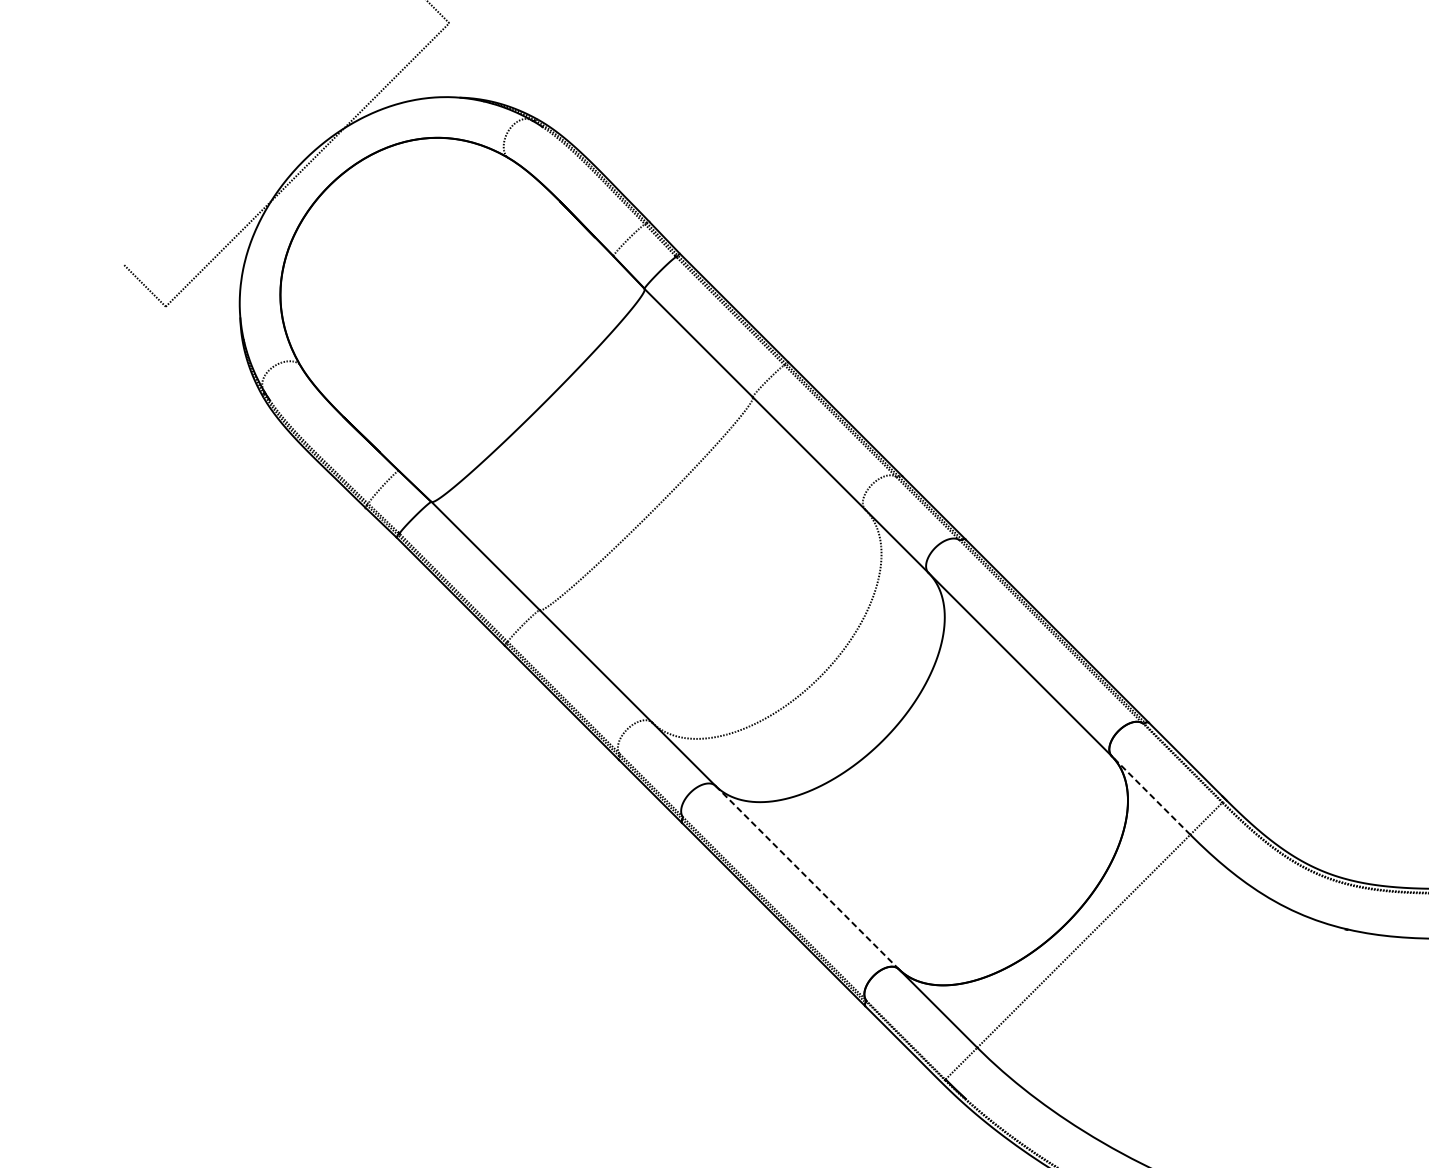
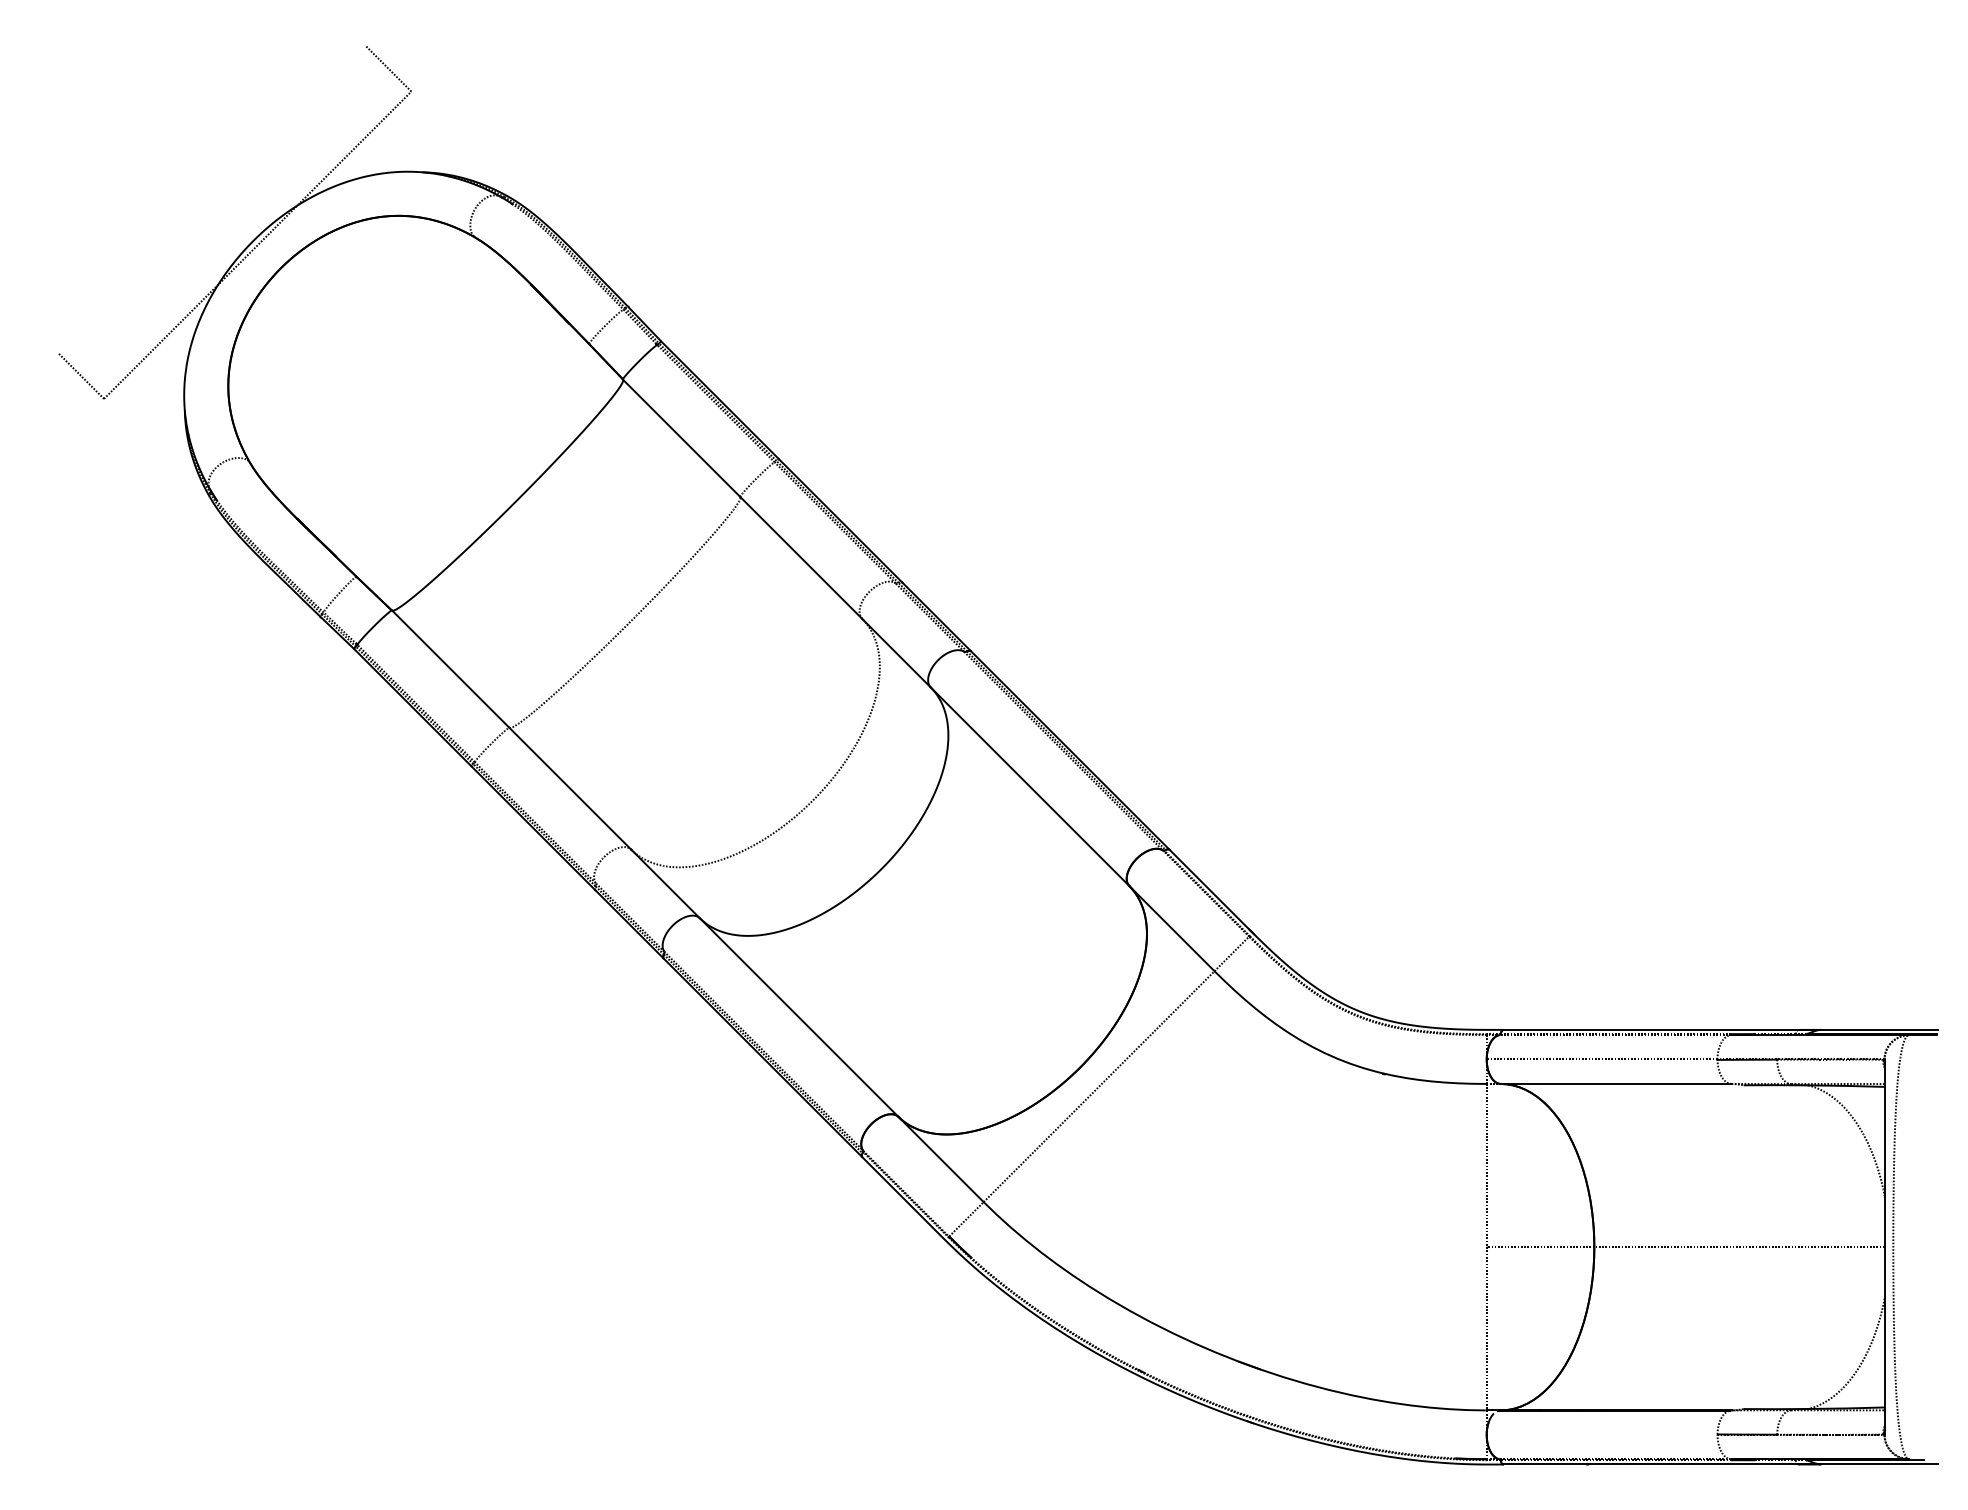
line: (1150, 795) -> (1171, 928), dashed -> solid
line: (807, 877) -> (799, 1017), dashed -> solid

